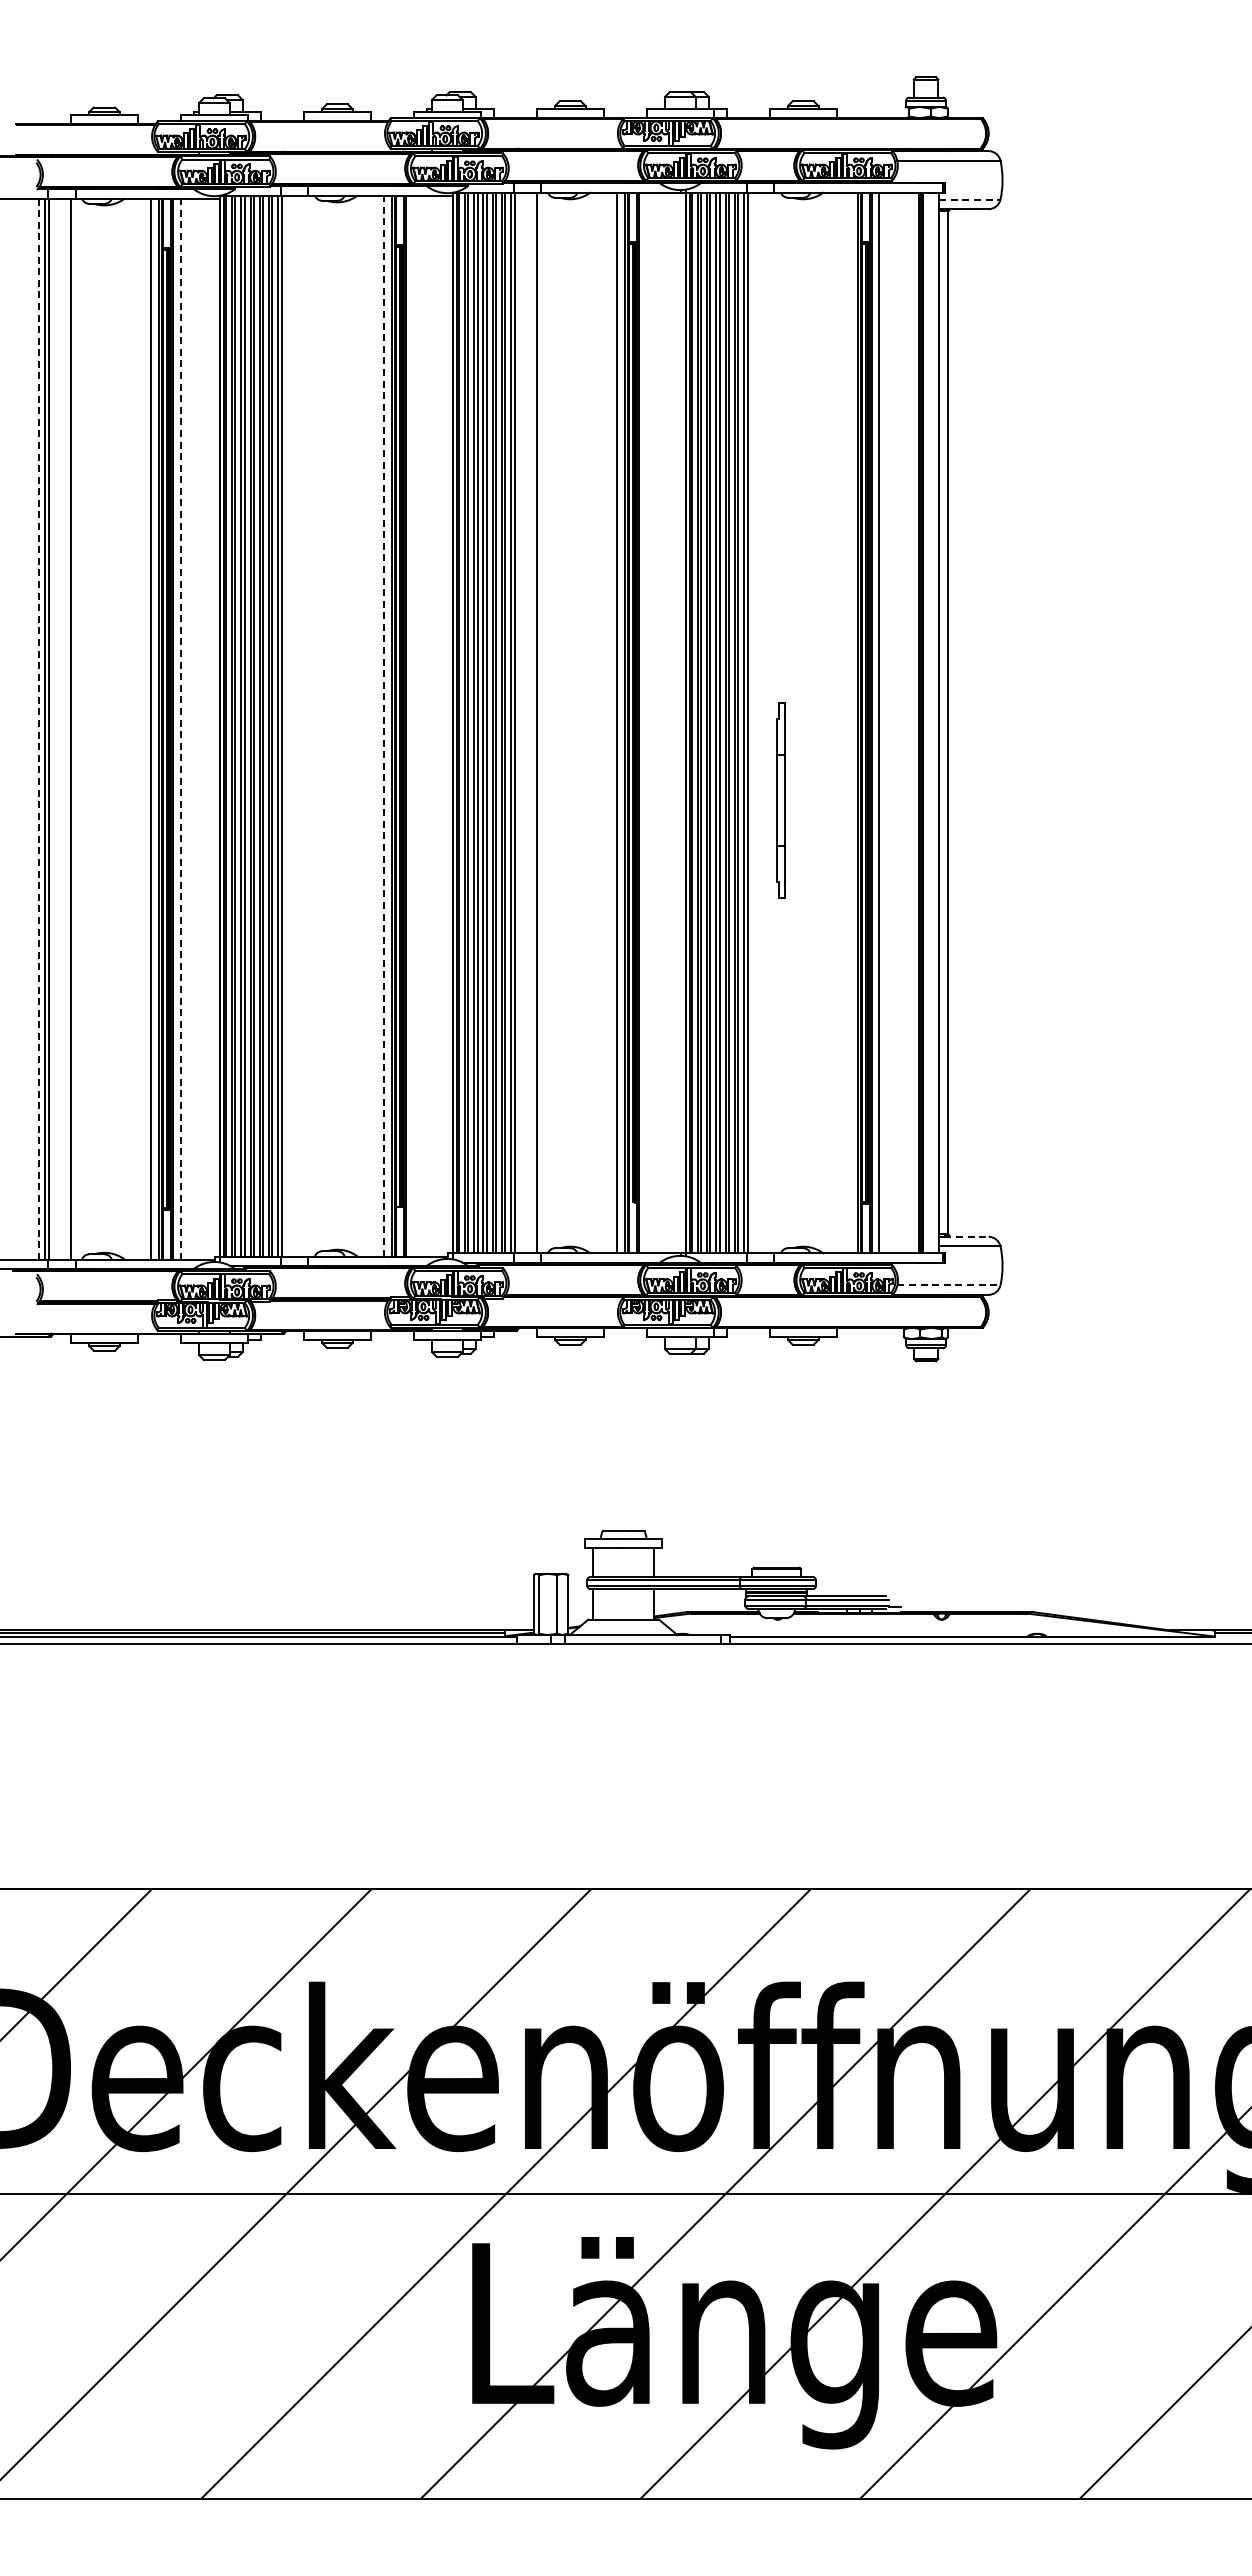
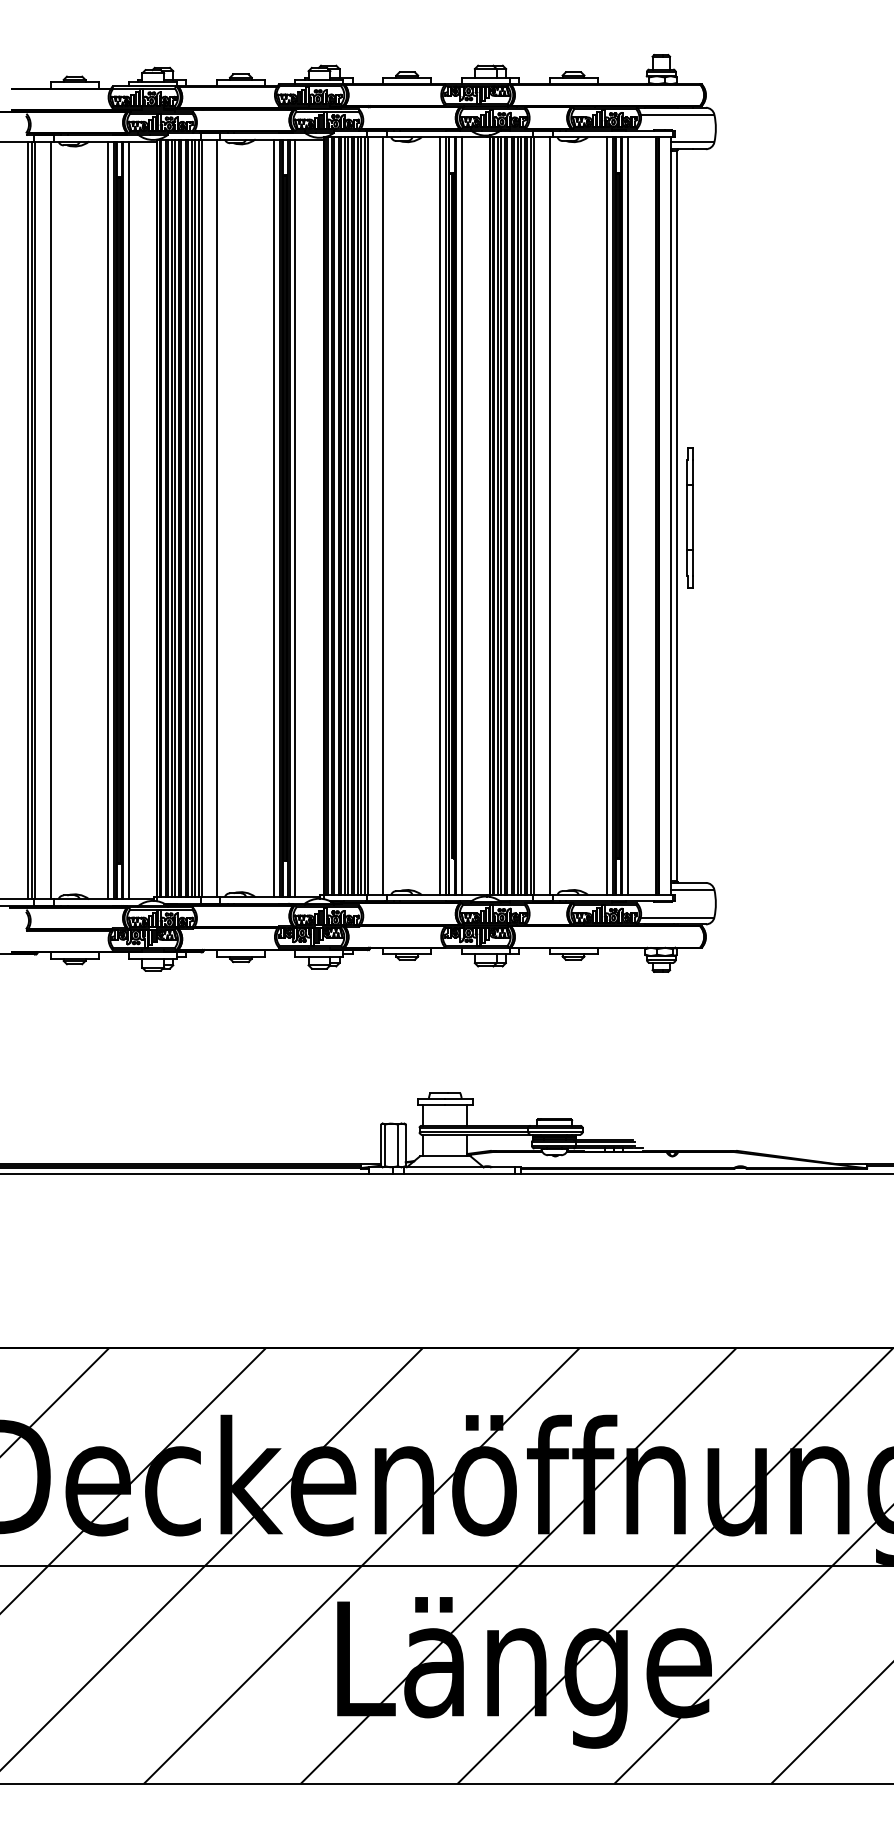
line: (969, 199) -> (692, 142), dashed -> solid
line: (646, 722) -> (461, 515), added
line: (769, 722) -> (549, 515), added
line: (849, 722) -> (606, 515), added
line: (303, 725) -> (216, 517), added
line: (383, 725) -> (273, 517), dashed -> solid
line: (413, 725) -> (295, 517), added
line: (180, 728) -> (128, 520), dashed -> solid
line: (39, 729) -> (28, 520), dashed -> solid
part: (780, 800) -> (689, 517), moved
line: (966, 1236) -> (690, 882), dashed -> solid
line: (948, 1285) -> (677, 917), dashed -> solid

